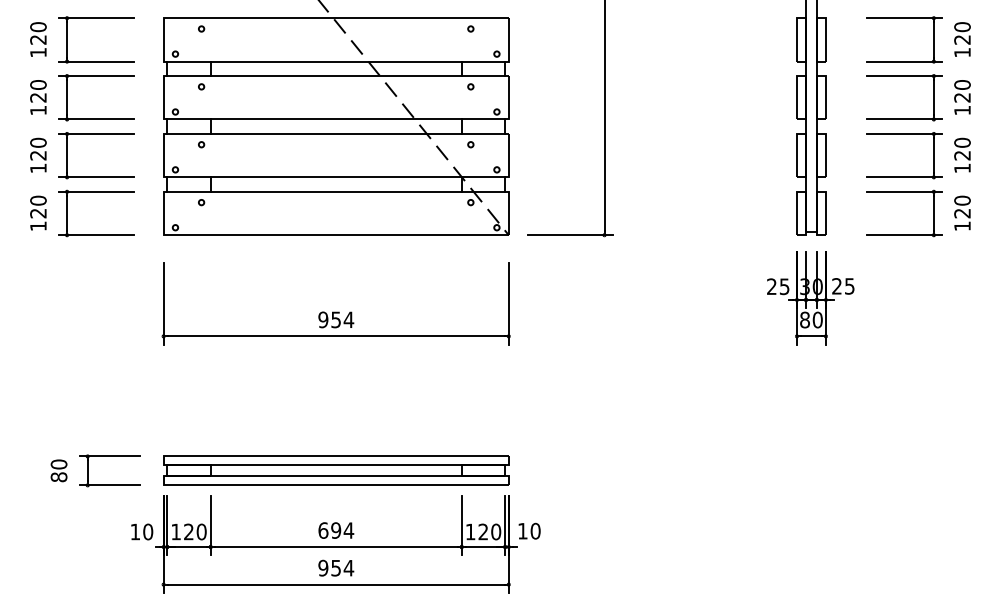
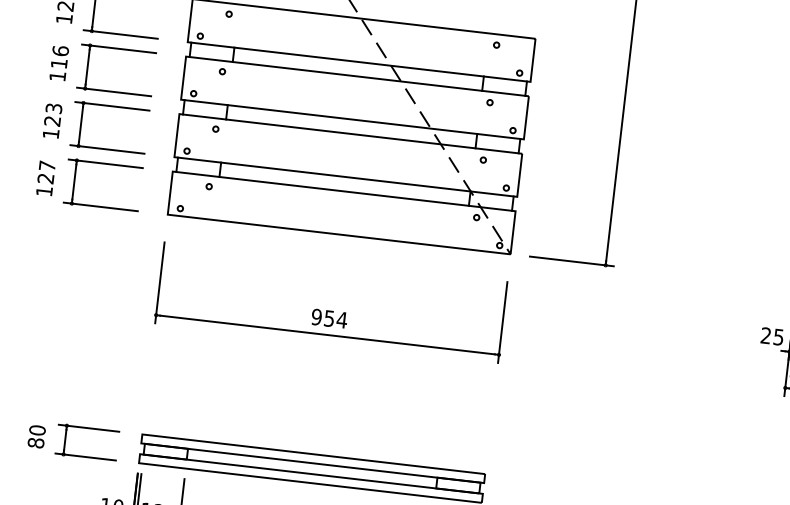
text: (38, 90) -> (60, 56), 120 -> 116
text: (38, 142) -> (54, 108), 120 -> 123
text: (38, 200) -> (47, 165), 120 -> 127

